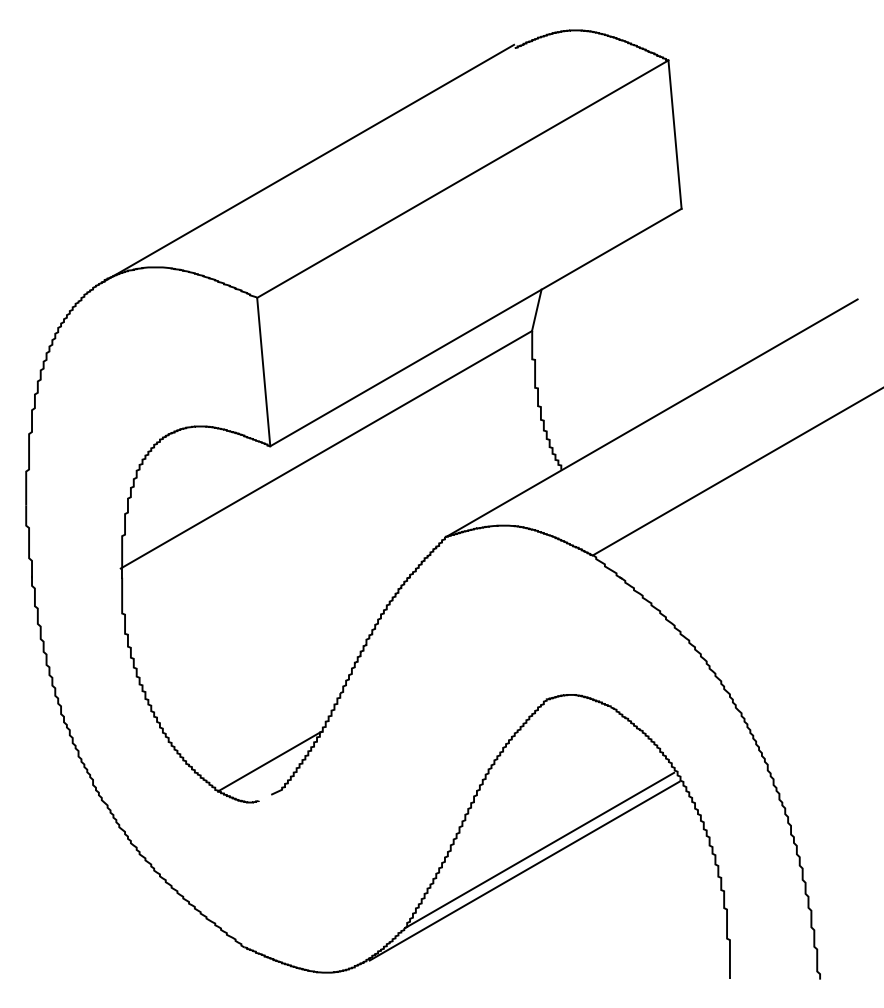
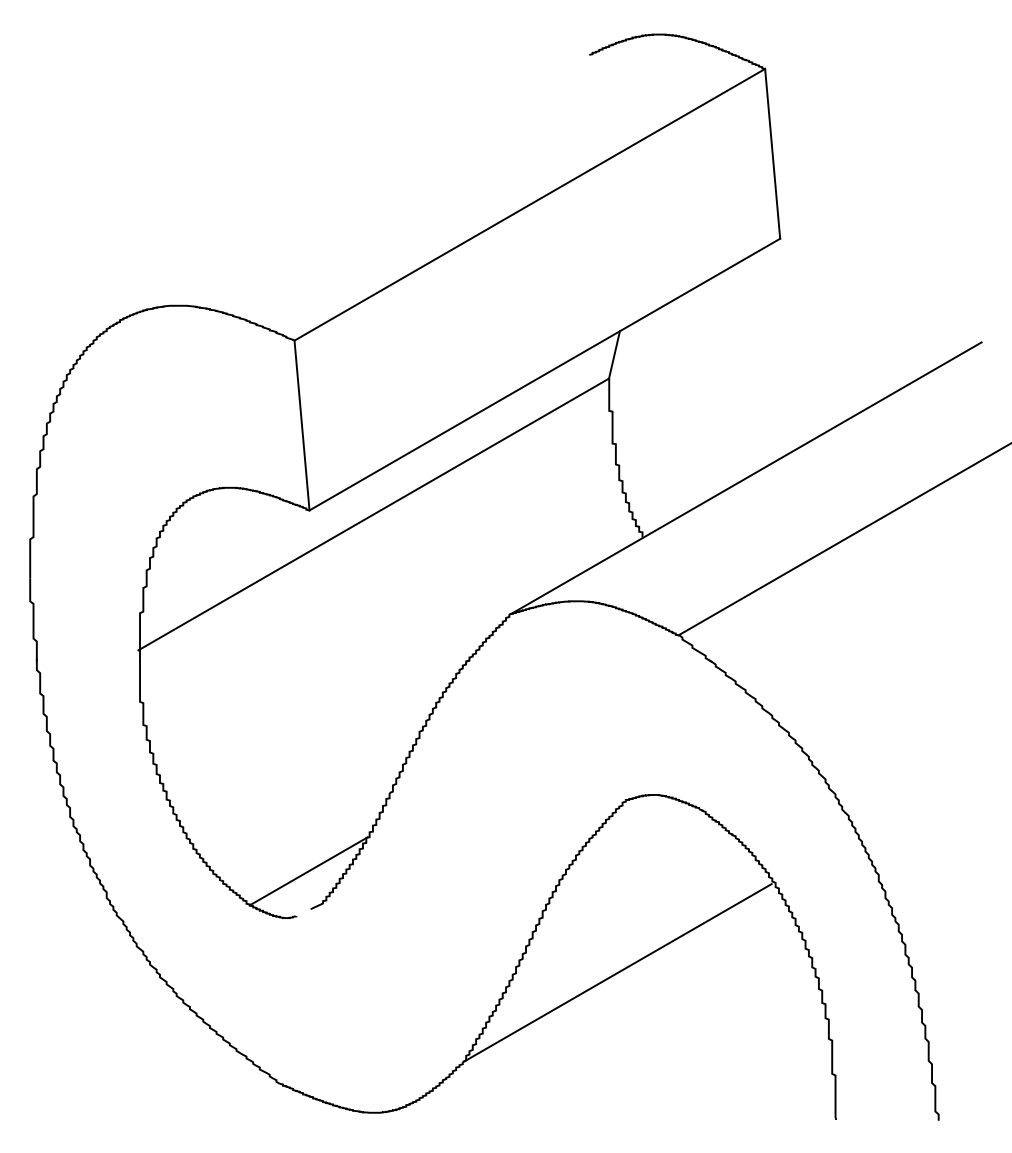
line: (307, 163) -> (352, 186), removed
line: (524, 871) -> (600, 996), removed

